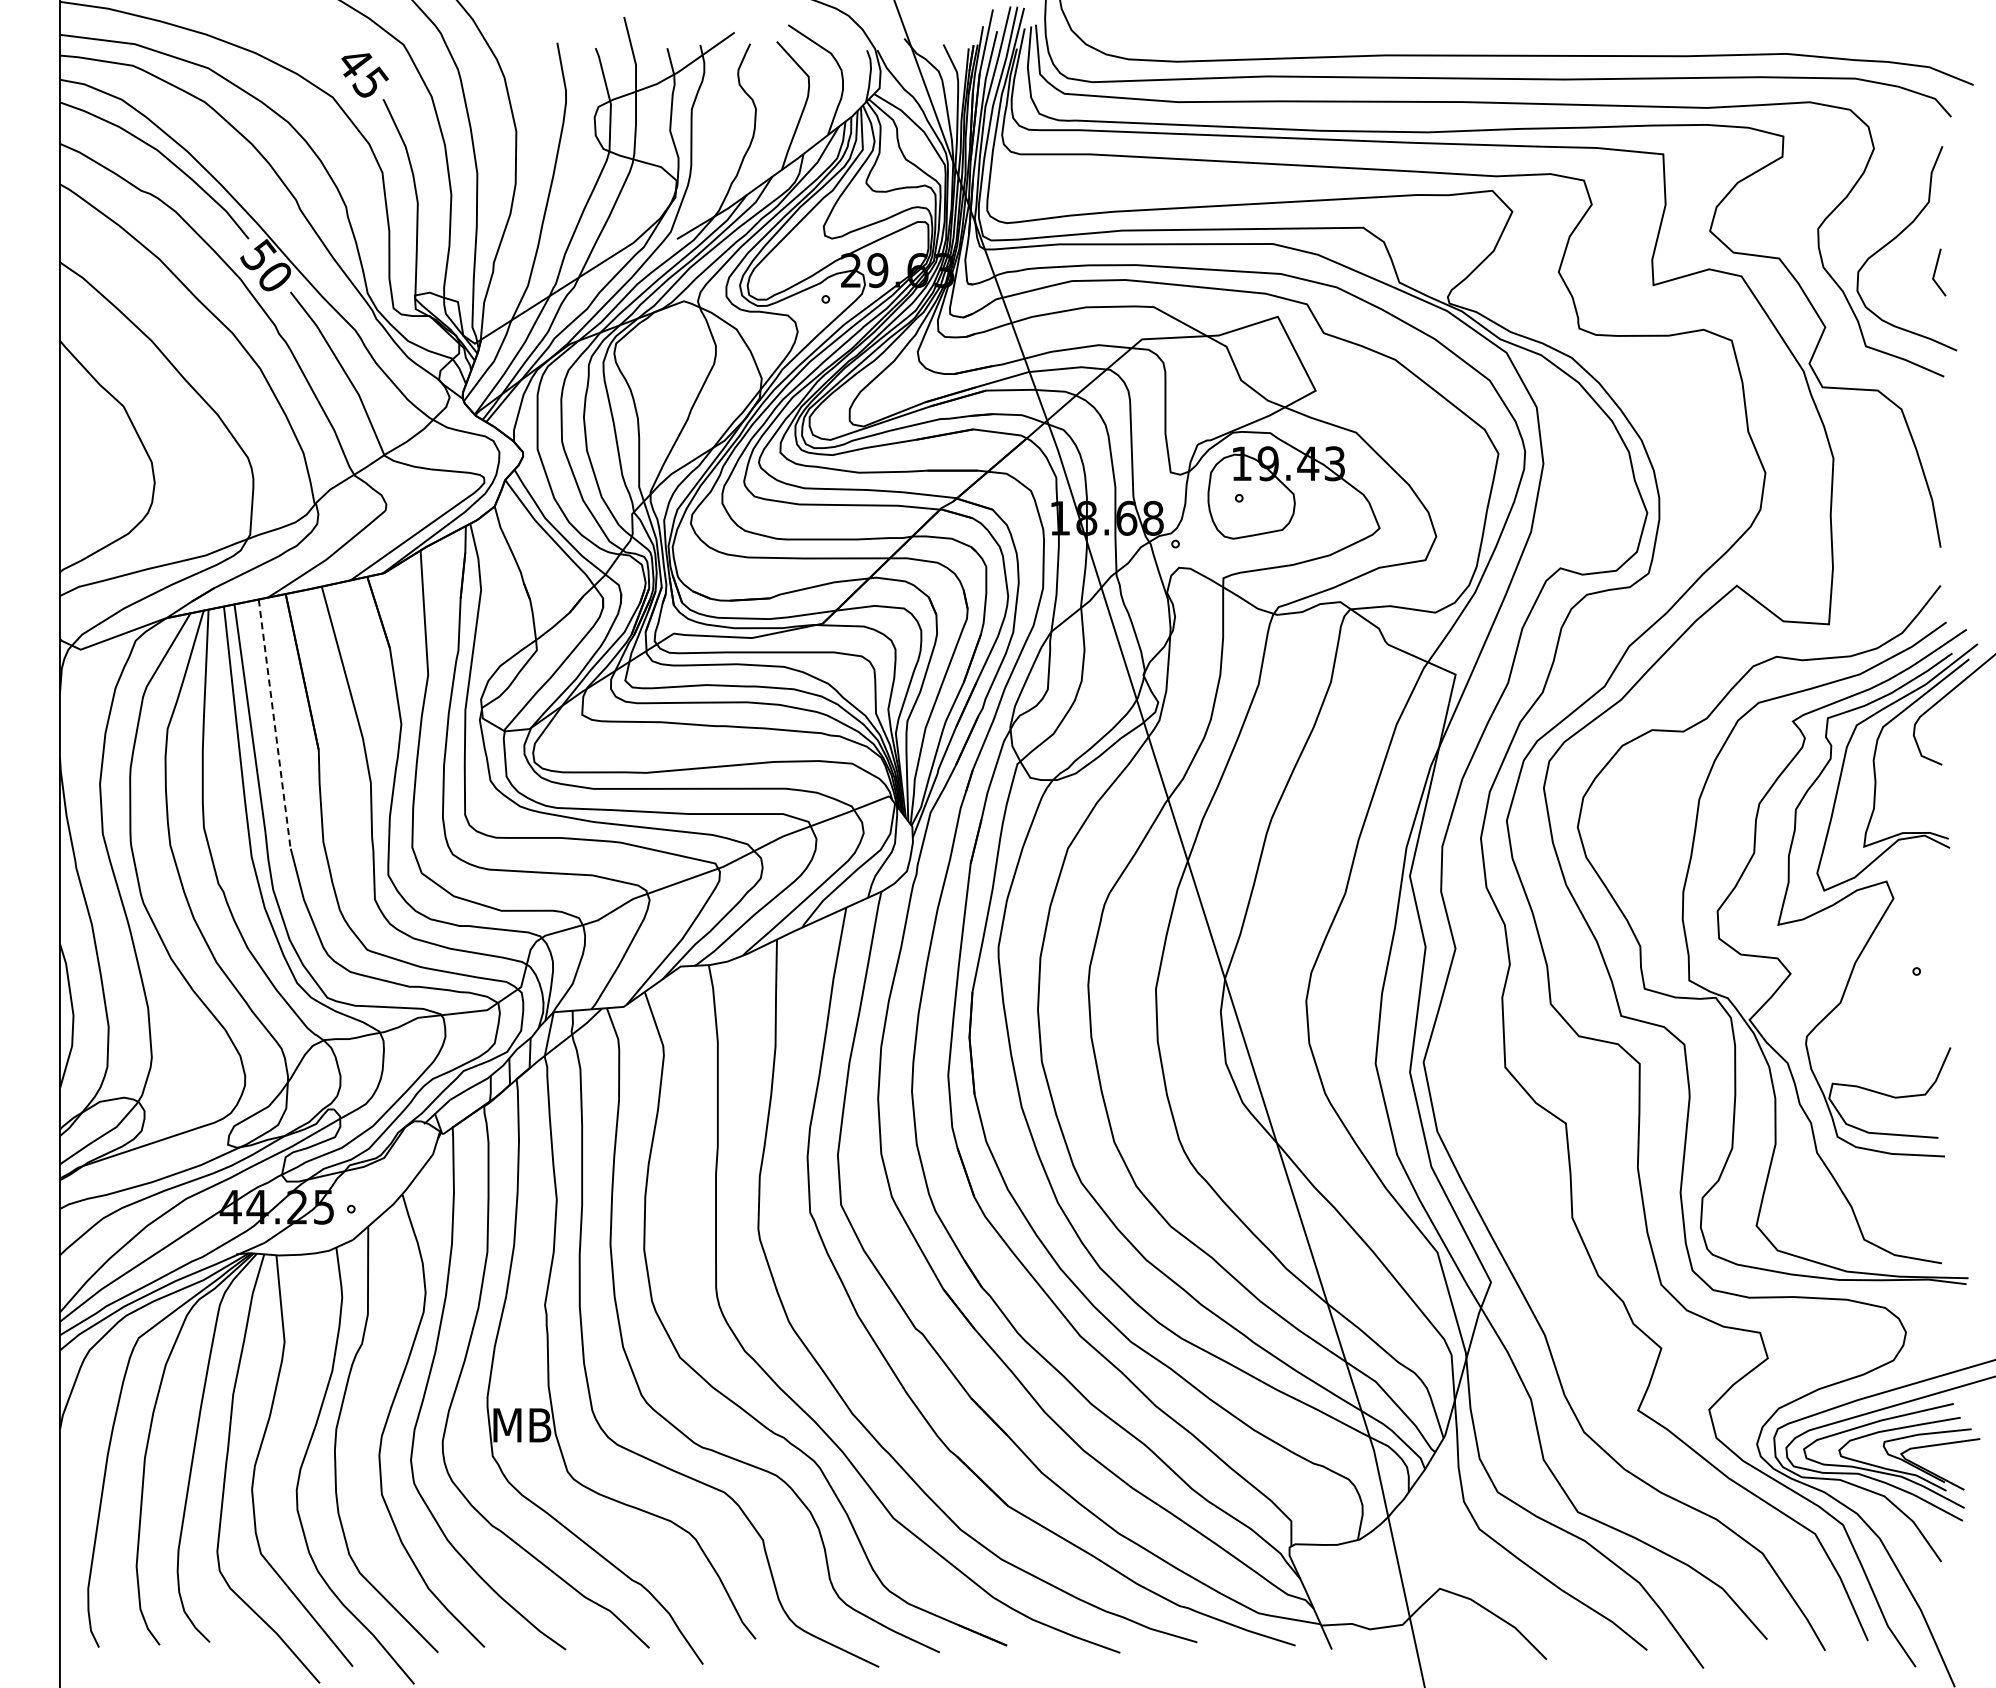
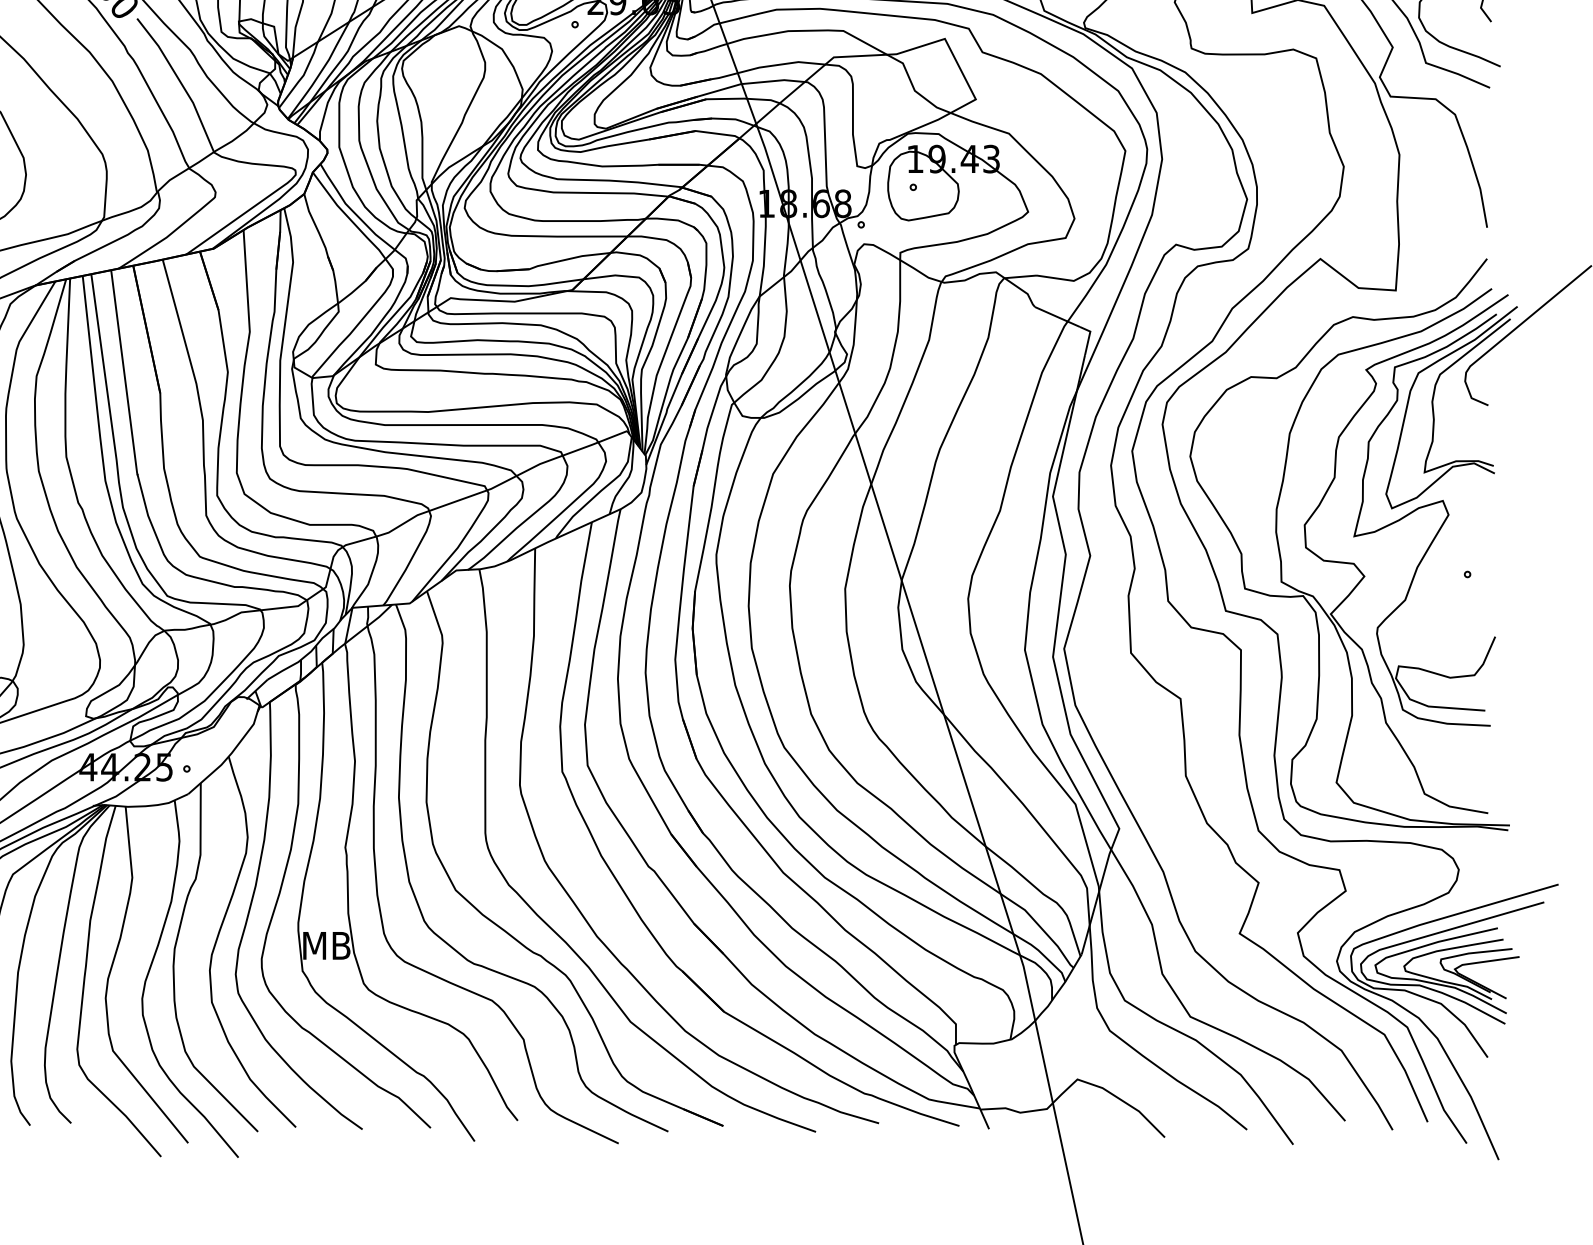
line: (274, 725) -> (124, 373), dashed -> solid

